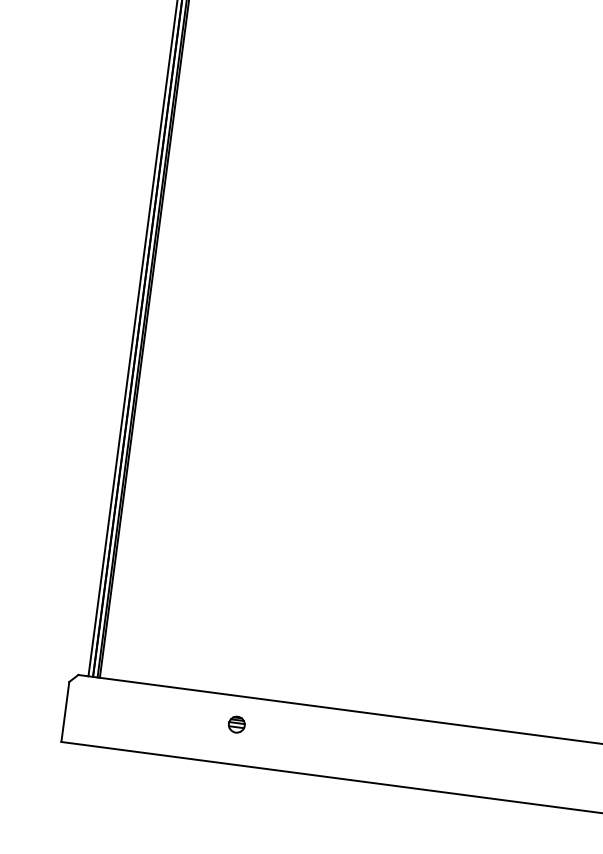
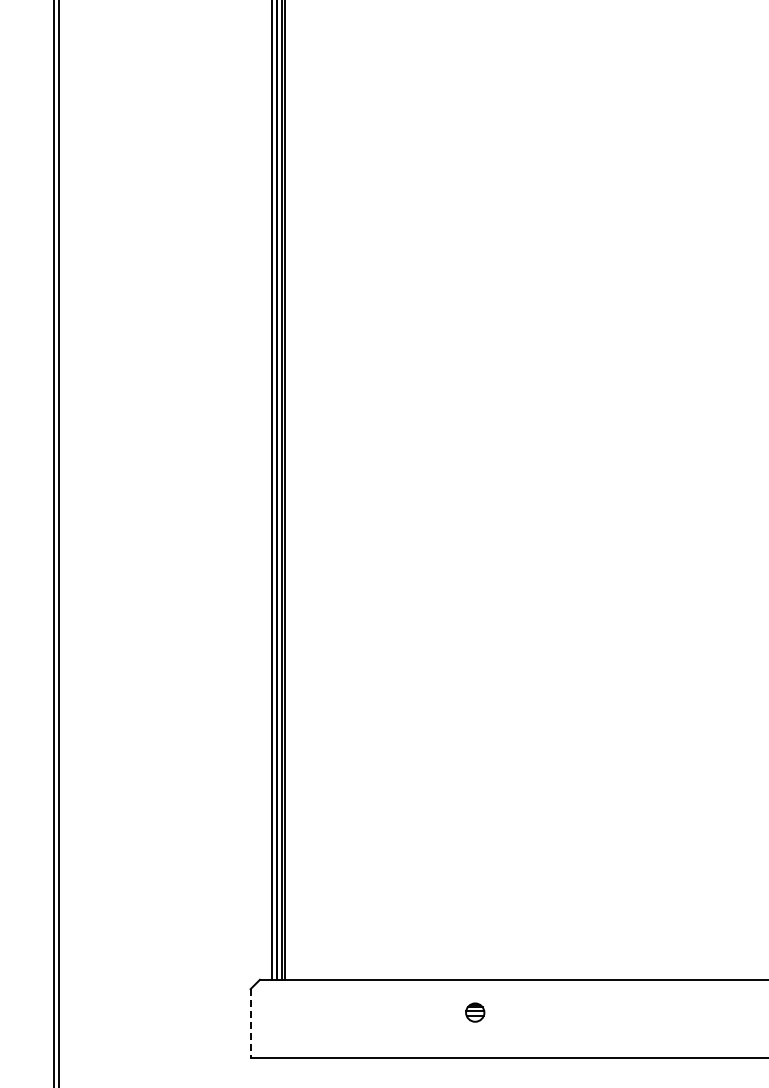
line: (65, 711) -> (250, 1023), solid -> dashed
part: (237, 724) -> (475, 1012), moved

